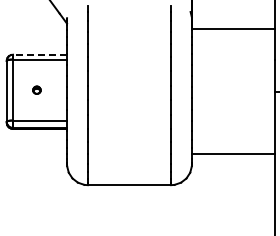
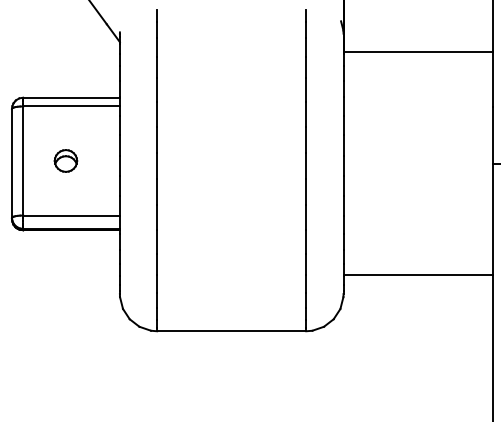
line: (39, 54) -> (70, 97), dashed -> solid
part: (36, 90) -> (65, 161), size x1.67

